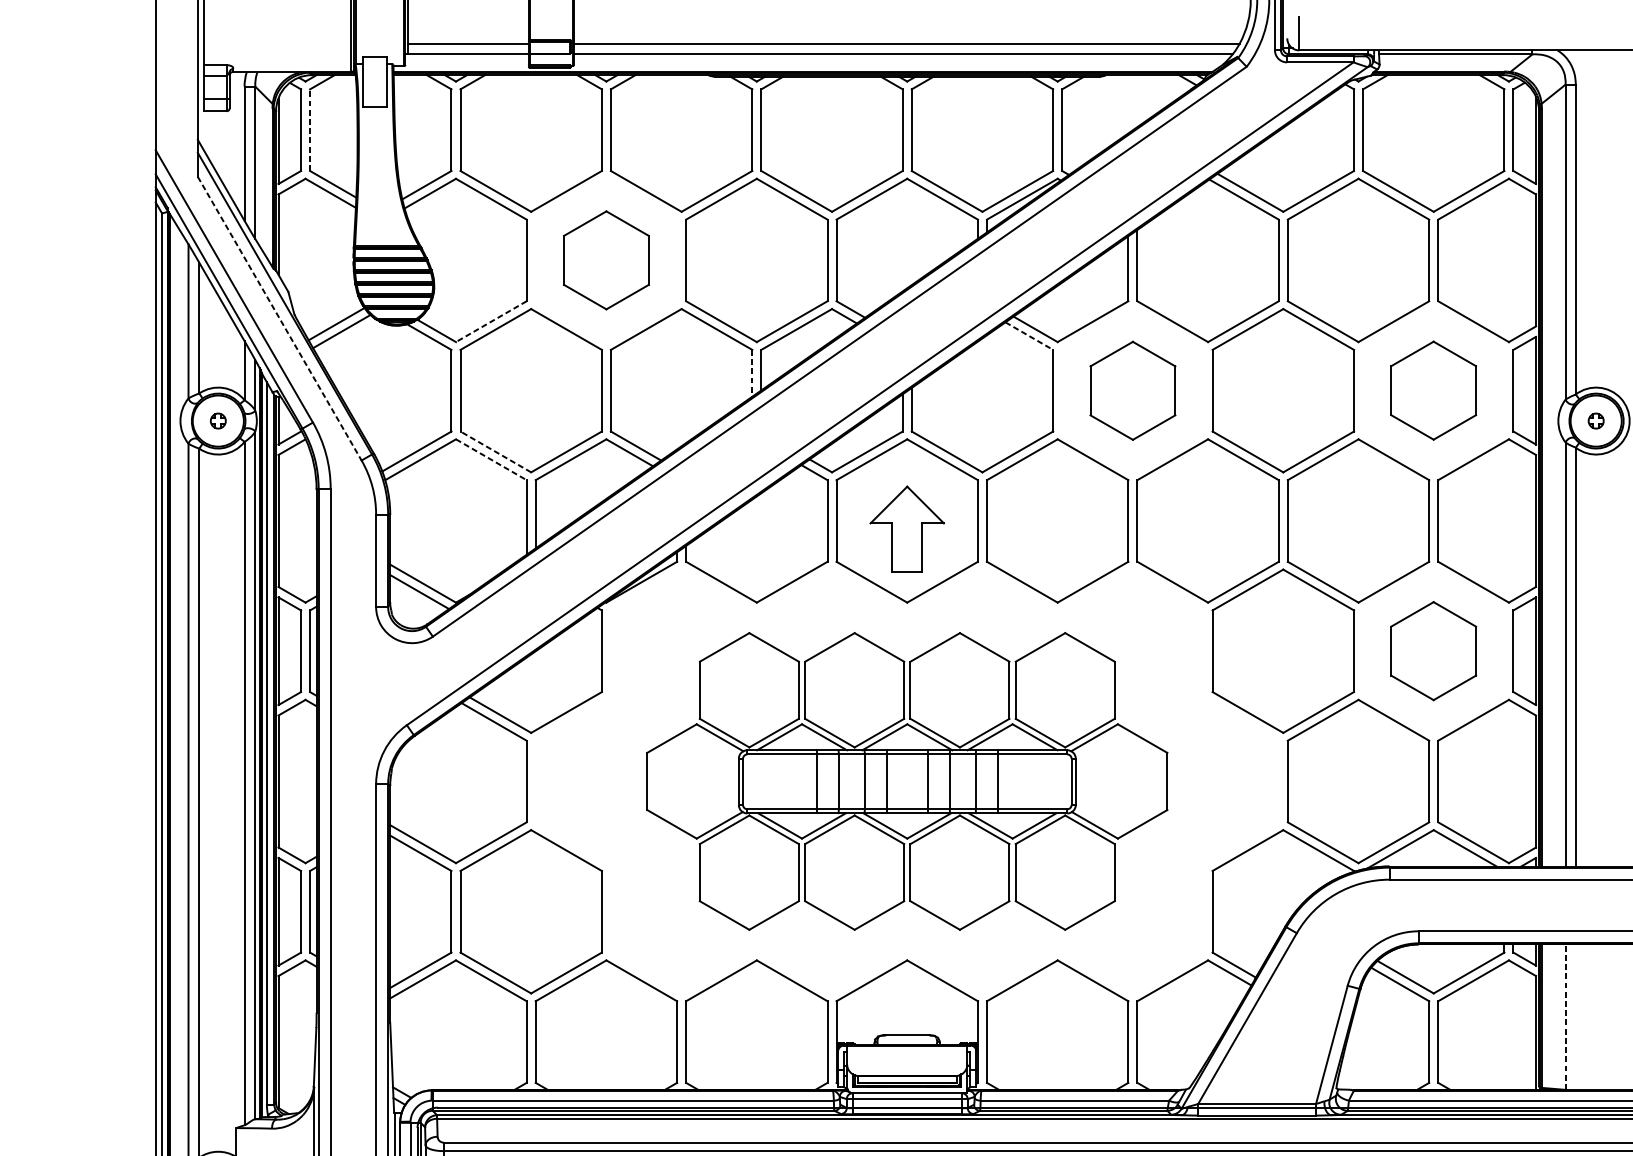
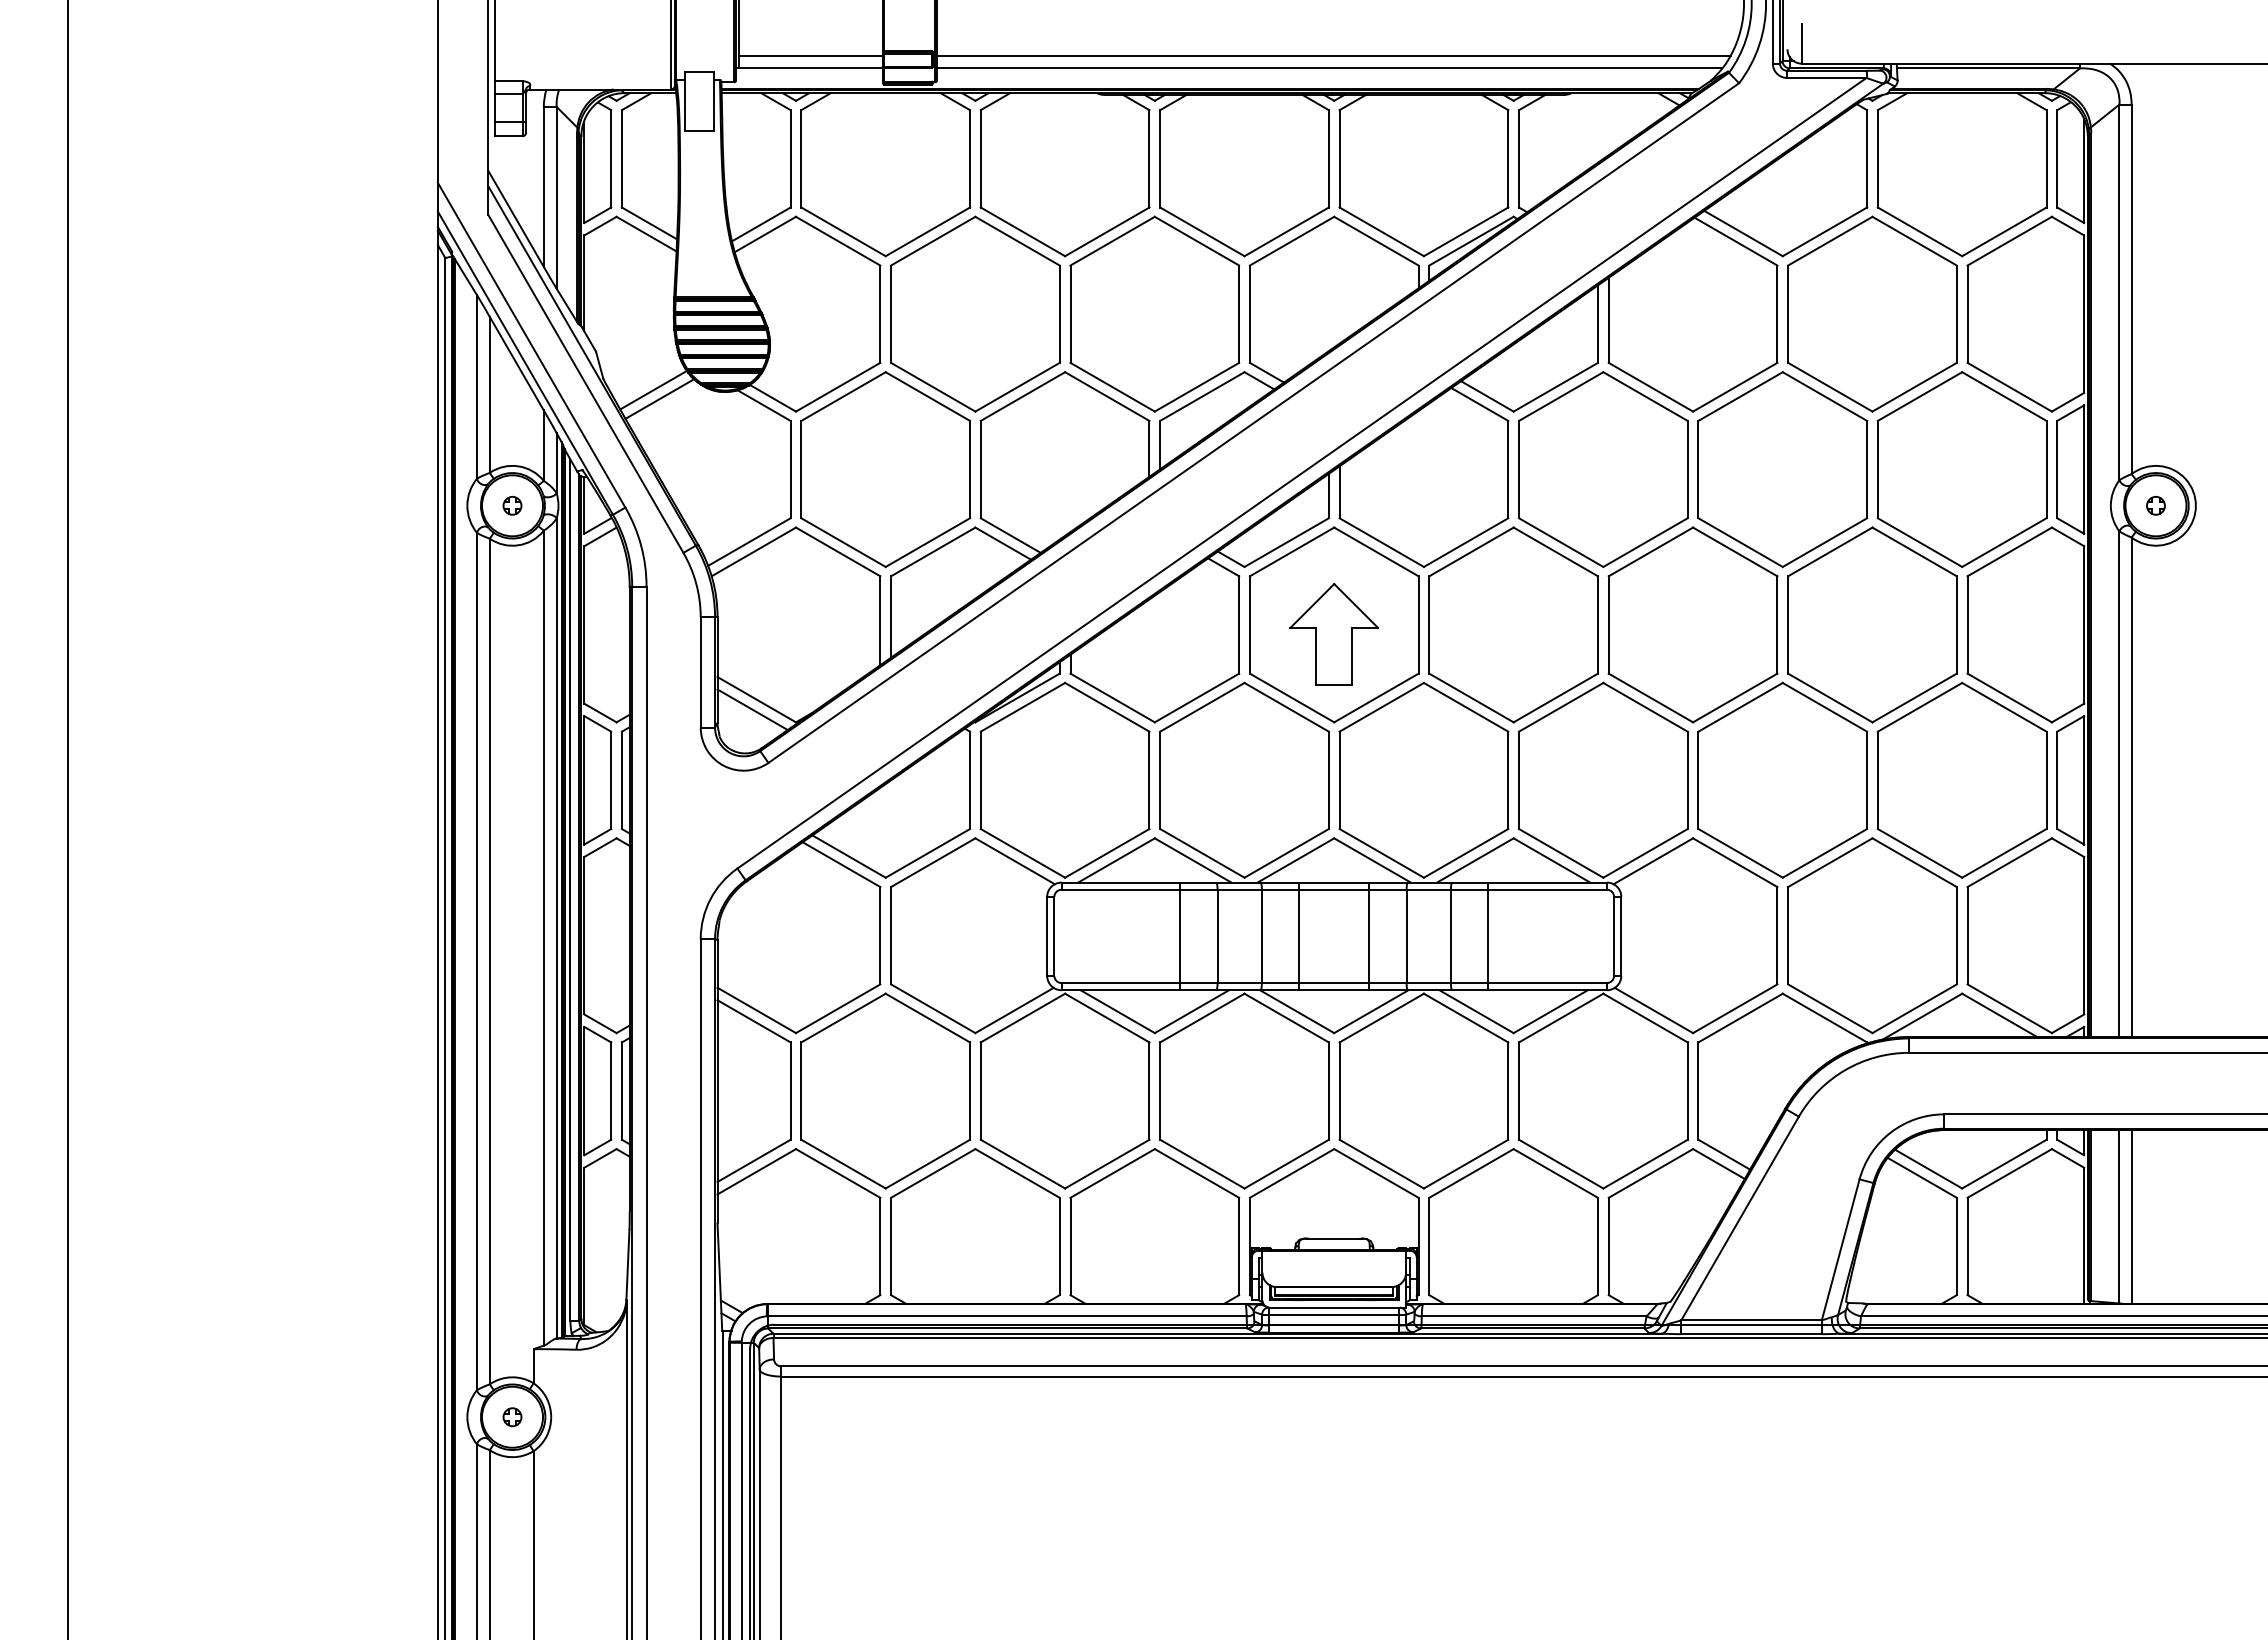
line: (309, 129) -> (621, 158), dashed -> solid
part: (606, 259) -> (975, 313), size x1.67
line: (280, 319) -> (586, 384), dashed -> solid
line: (491, 321) -> (838, 387), dashed -> solid
line: (1029, 336) -> (1479, 404), dashed -> solid
line: (752, 373) -> (1149, 448), dashed -> solid
part: (1133, 390) -> (1603, 469), size x1.67
part: (1433, 390) -> (1961, 469), size x1.67
line: (495, 451) -> (843, 542), dashed -> solid
line: (491, 459) -> (838, 551), dashed -> solid
part: (1433, 650) -> (1961, 779), size x1.67
part: (907, 781) -> (1334, 935), size x1.43
line: (1565, 1016) -> (2119, 1216), dashed -> solid
line: (1575, 1017) -> (2131, 1217), added

